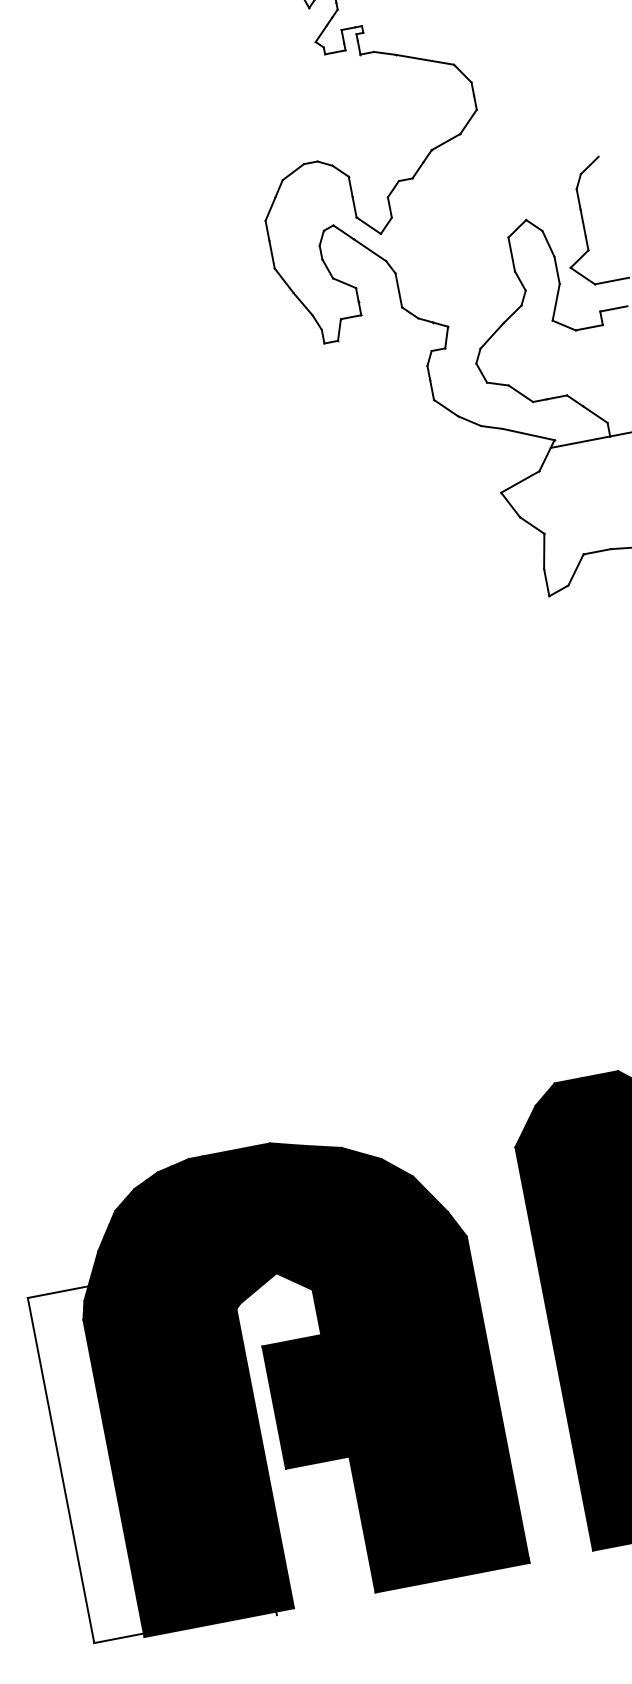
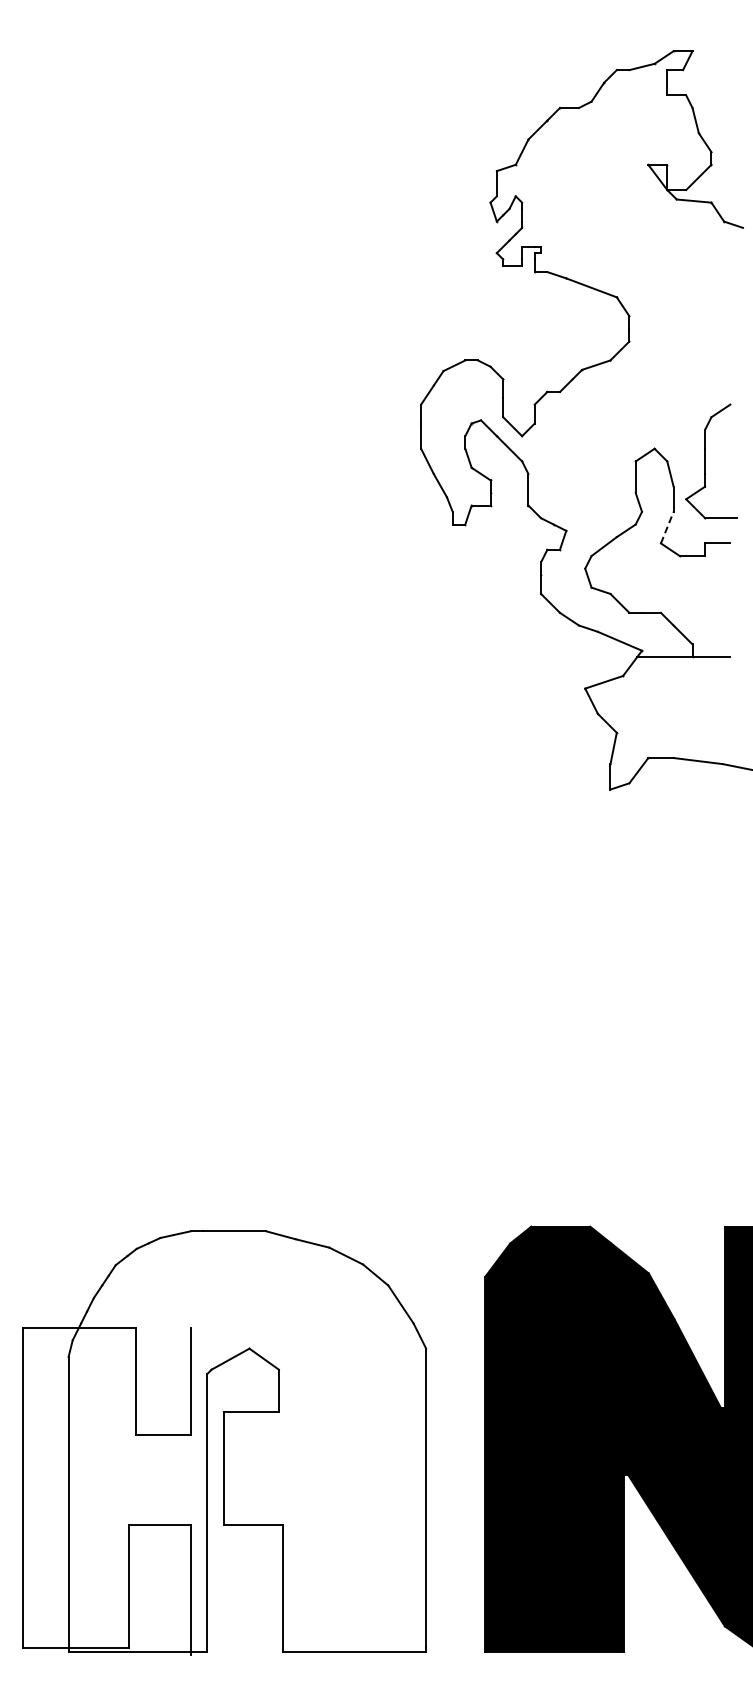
line: (556, 302) -> (667, 527), solid -> dashed
fill: (293, 1373) -> (247, 1441), removed

